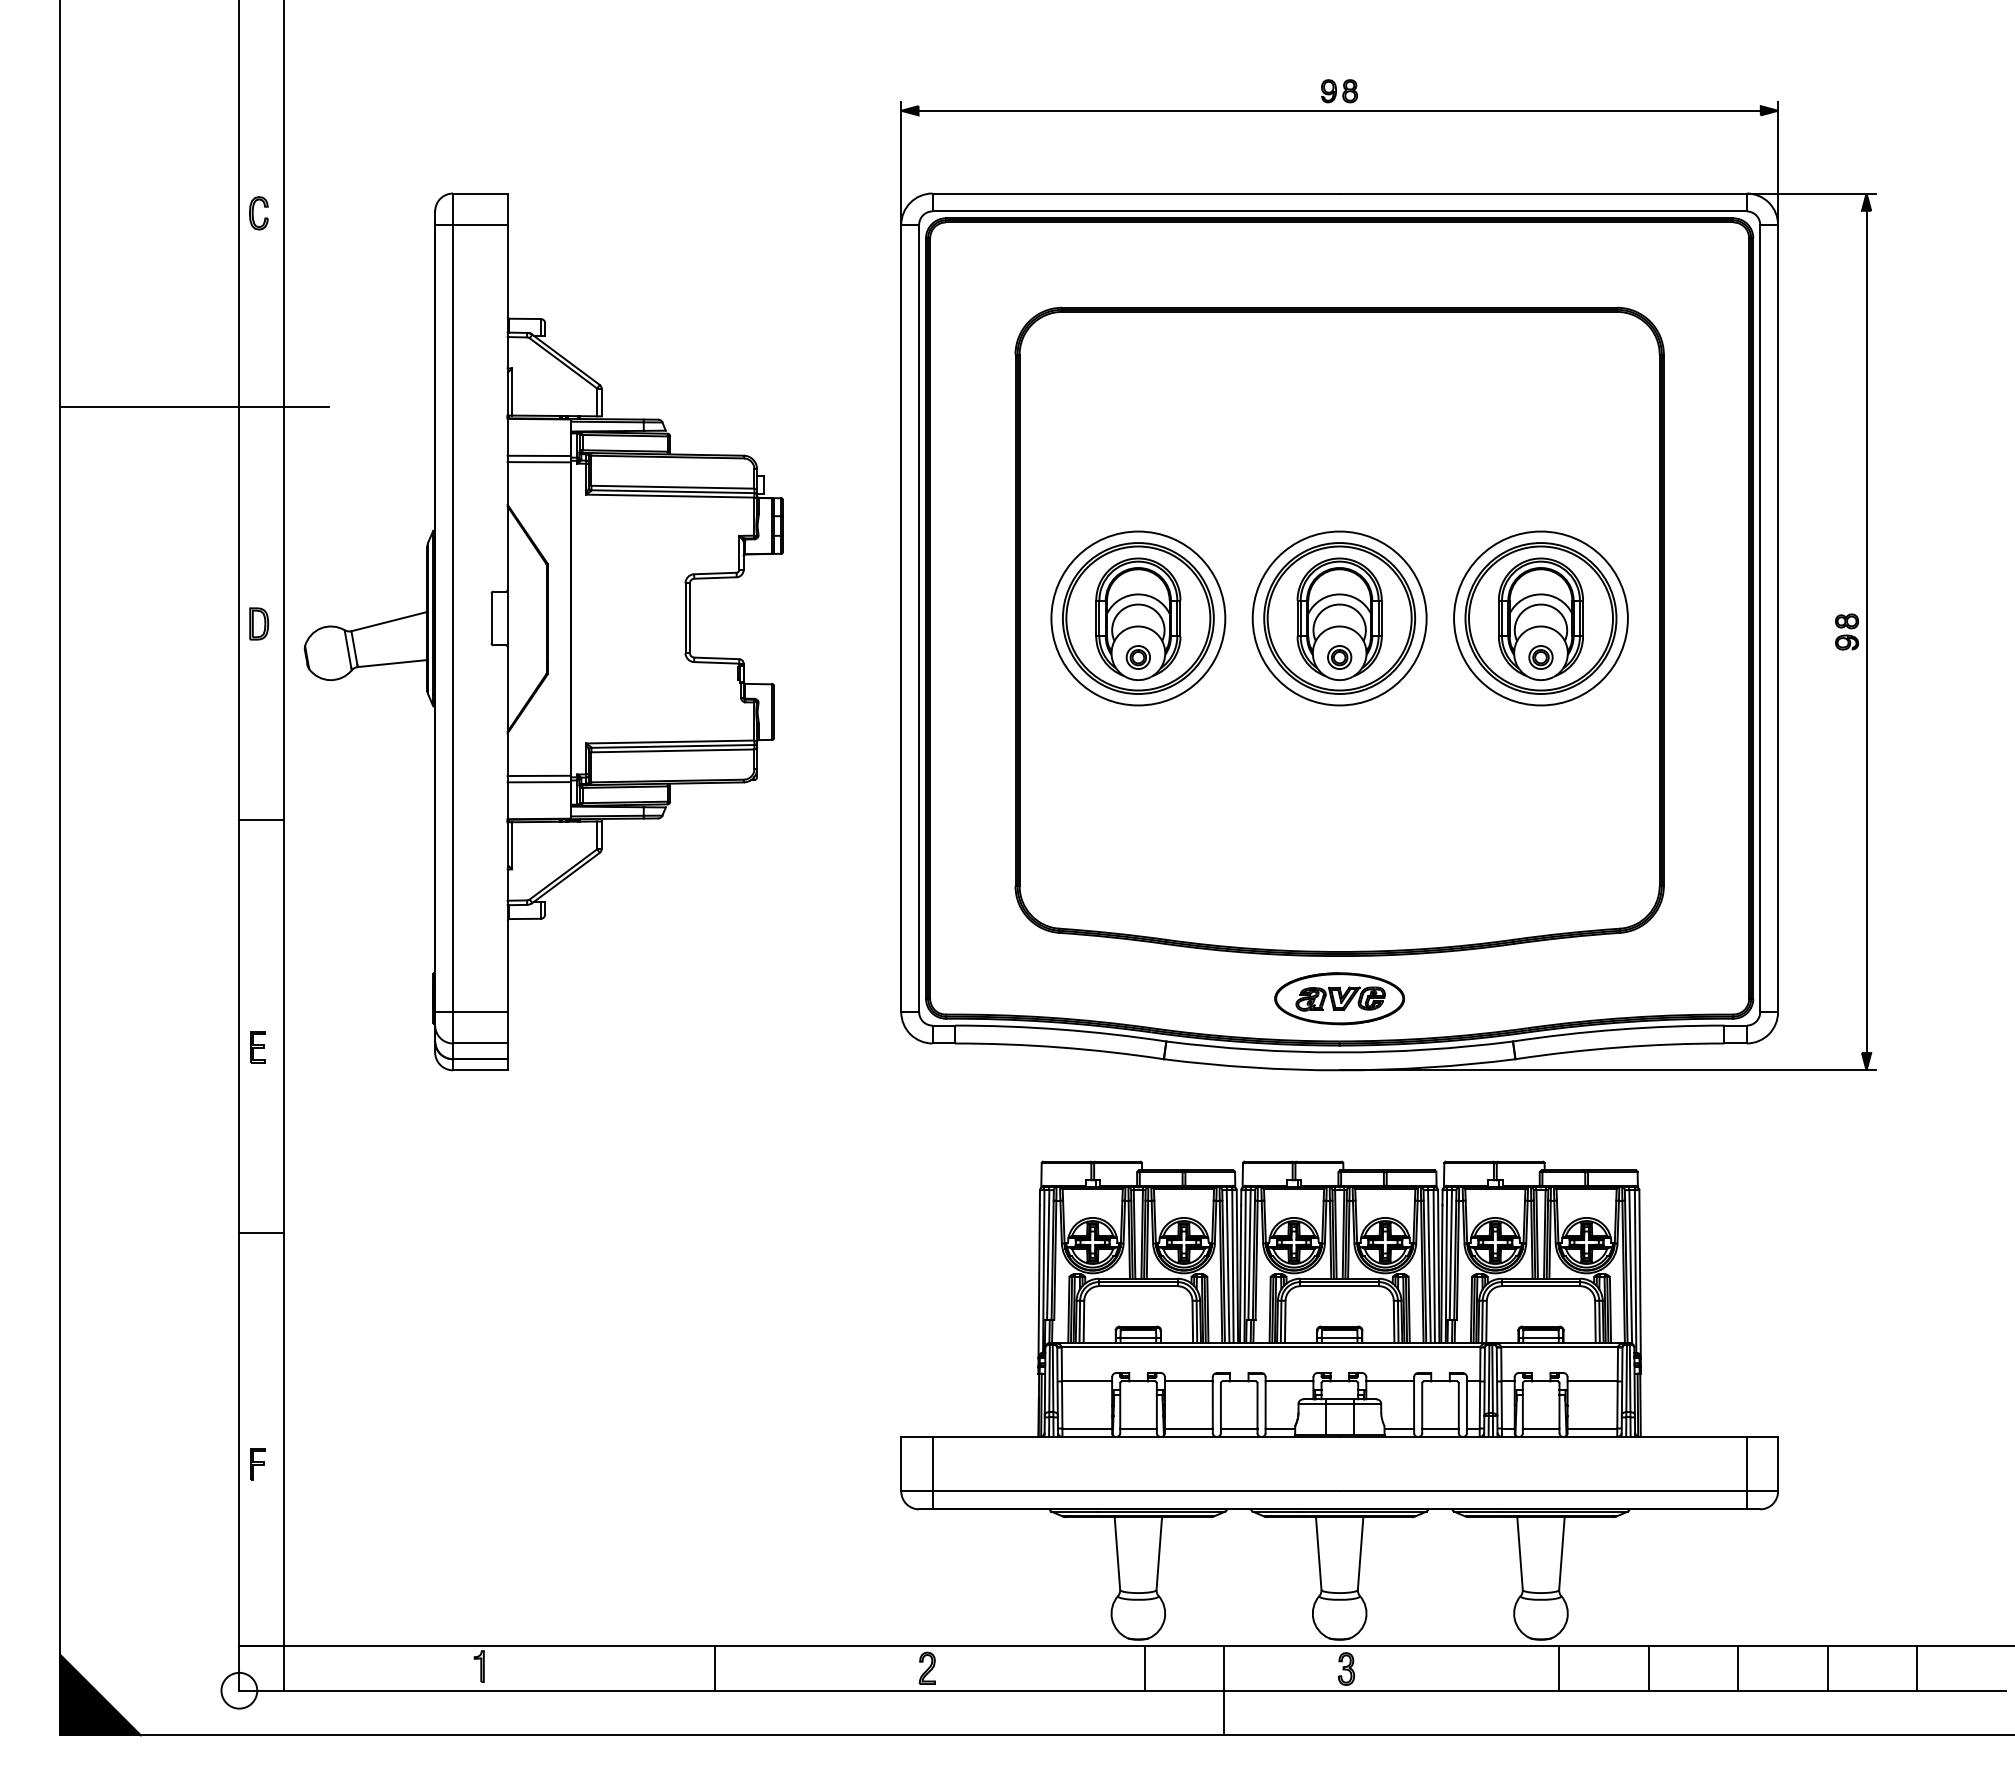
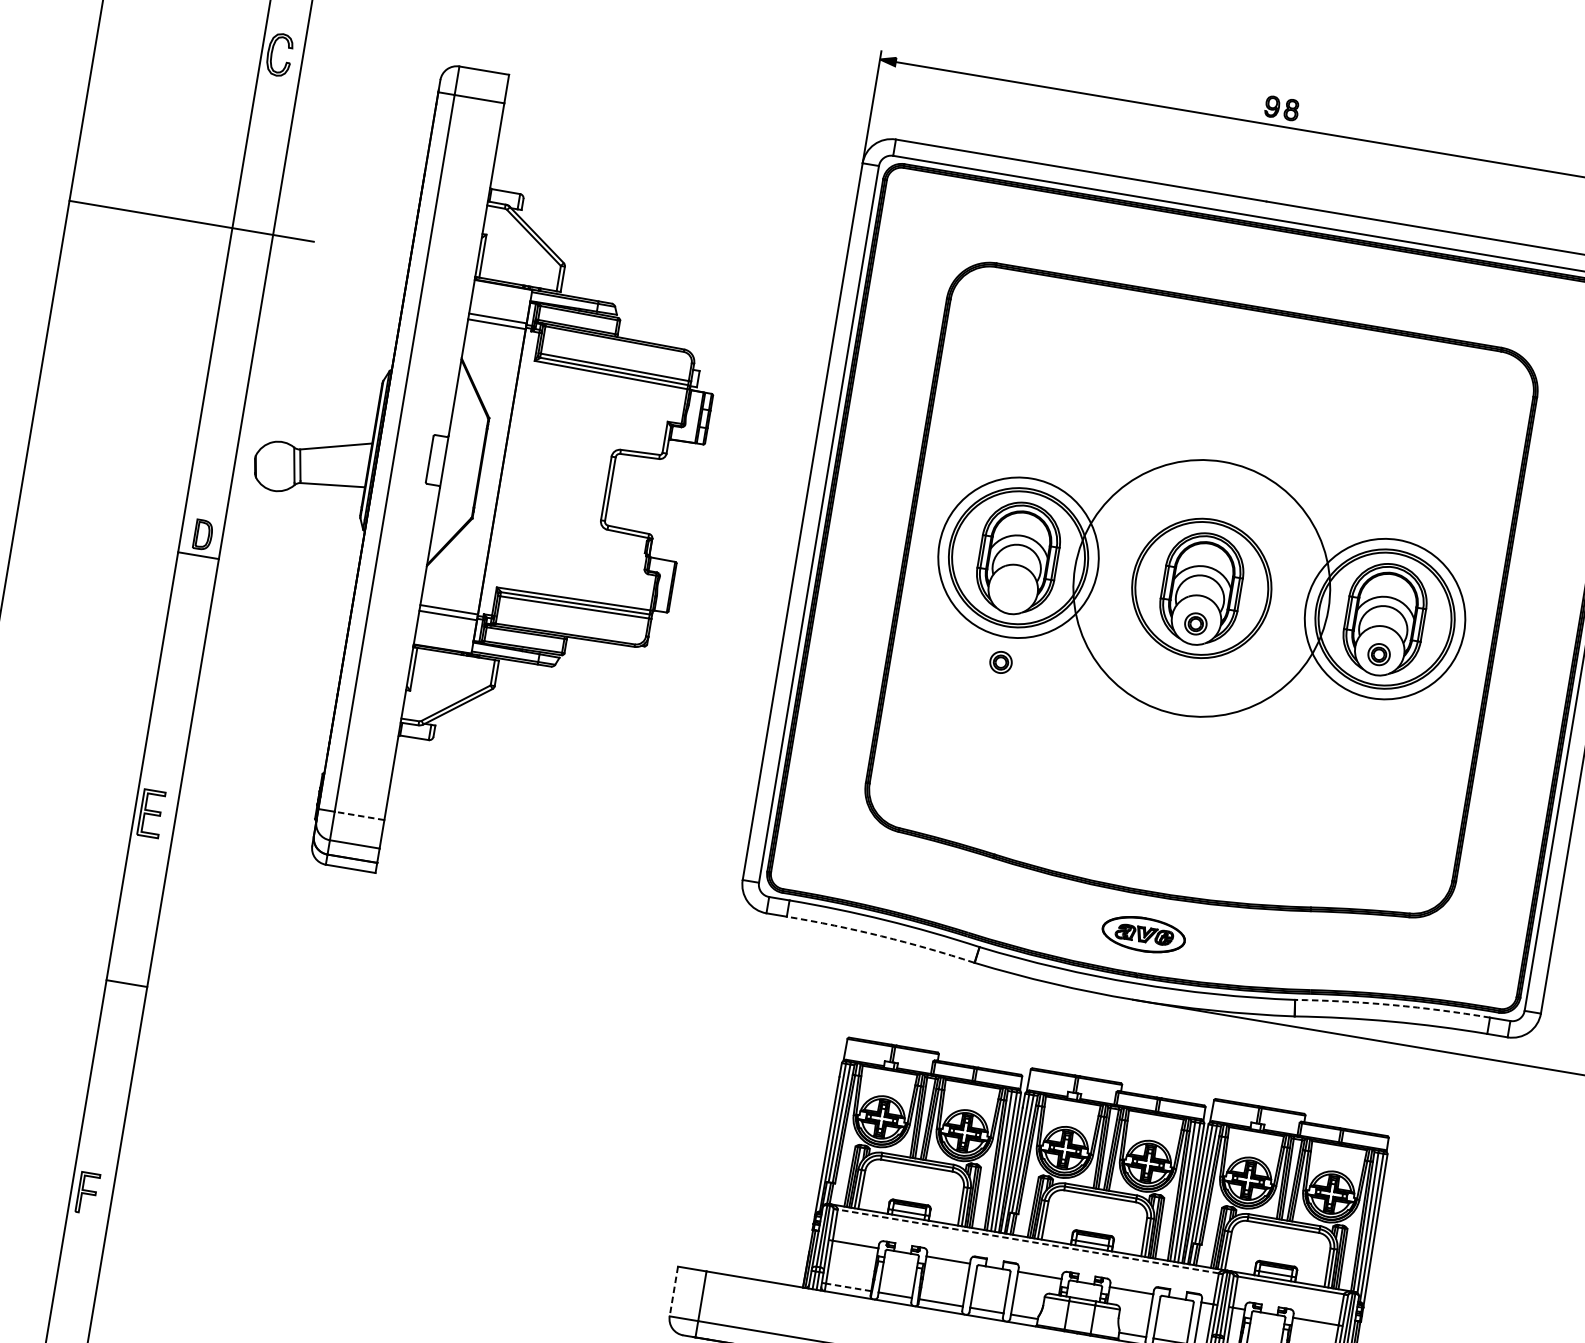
part: (258, 213) -> (279, 55), size x1.4
circle: (1339, 618) -> (1201, 588), size x1.6
part: (259, 623) -> (203, 534), moved
part: (1137, 657) -> (1000, 662), moved
line: (261, 819) -> (198, 555), moved
part: (1339, 998) -> (1143, 934), size x0.7
line: (479, 1012) -> (358, 816), solid -> dashed
arc: (1618, 1029) -> (1393, 1005), solid -> dashed
part: (257, 1047) -> (151, 814), size x1.6
arc: (1059, 1047) -> (881, 936), solid -> dashed
line: (1270, 1347) -> (1027, 1241), solid -> dashed
line: (1087, 1428) -> (848, 1287), solid -> dashed
part: (257, 1464) -> (87, 1193), size x1.4
line: (901, 1464) -> (674, 1291), solid -> dashed

